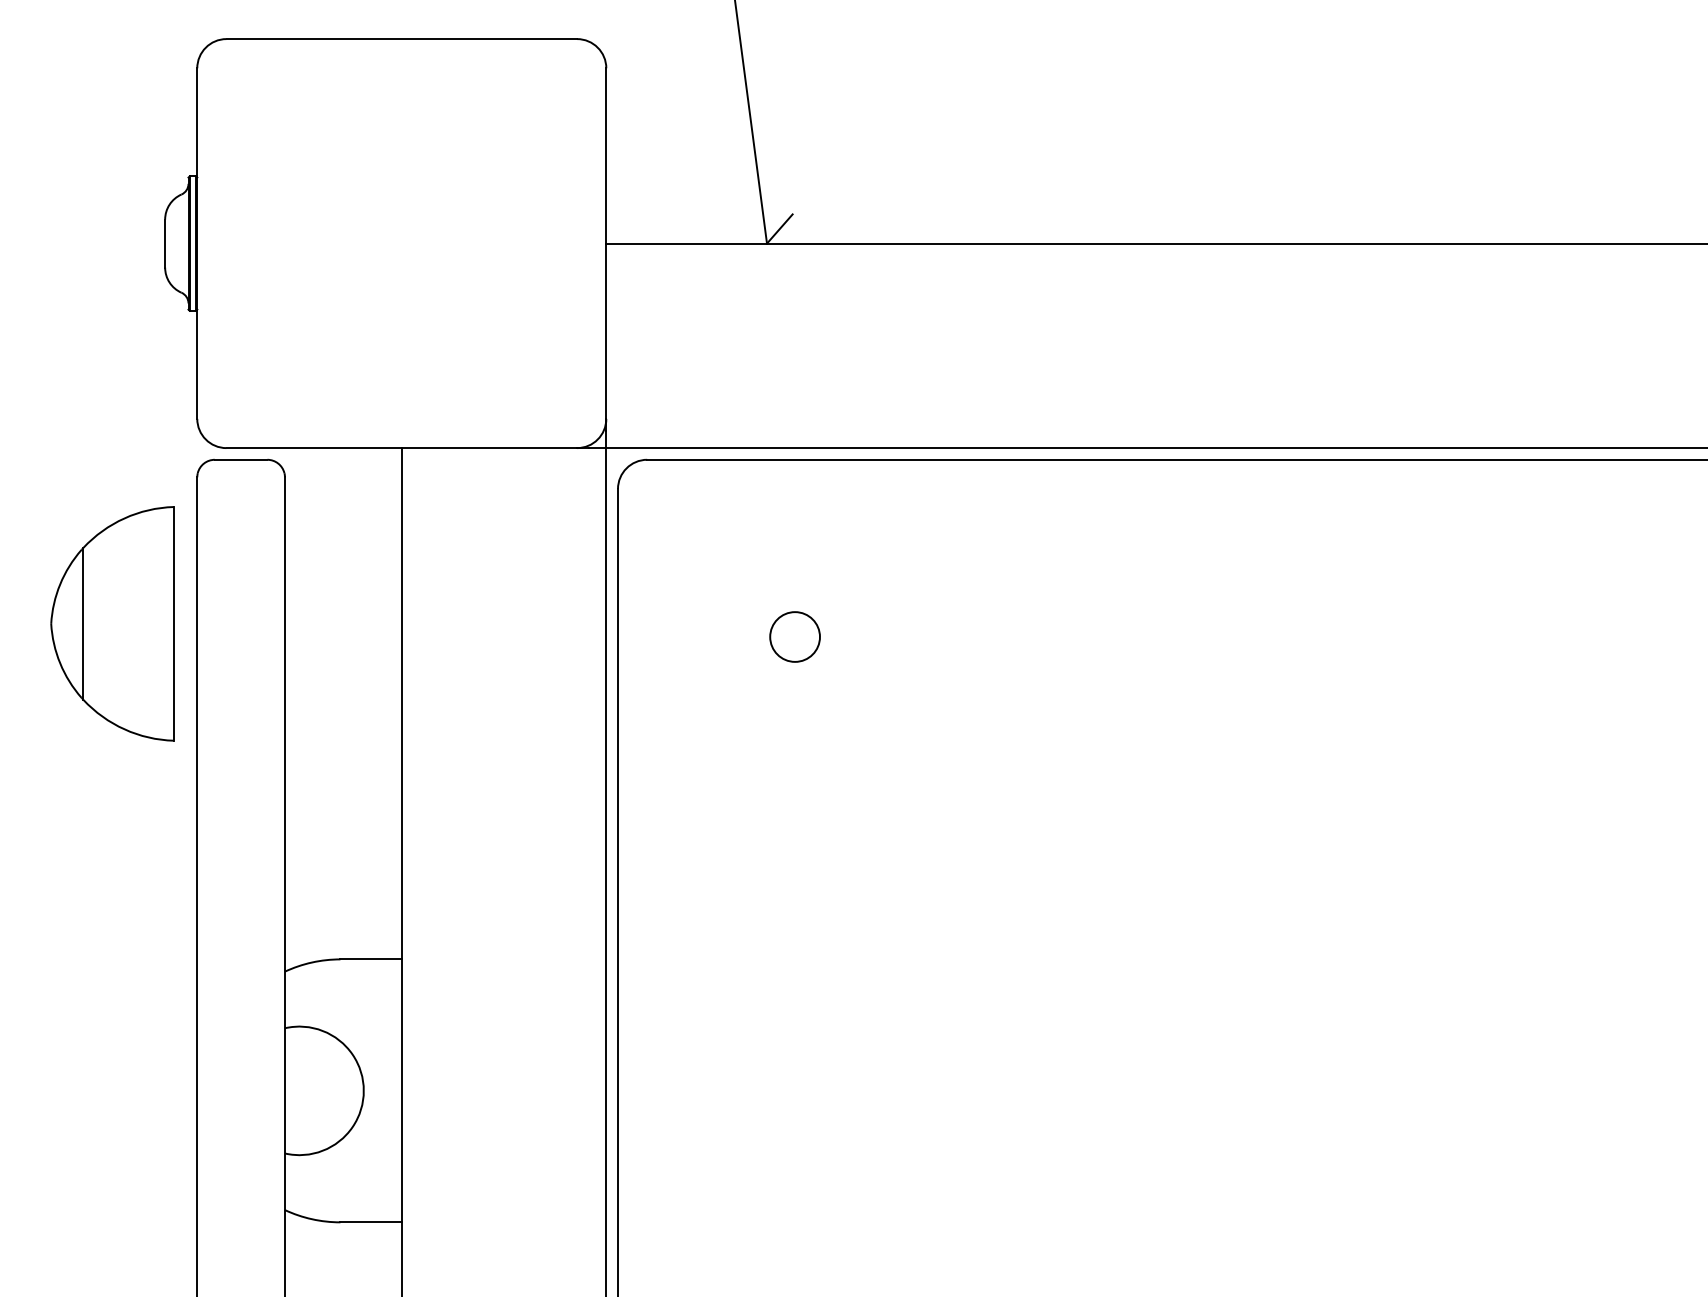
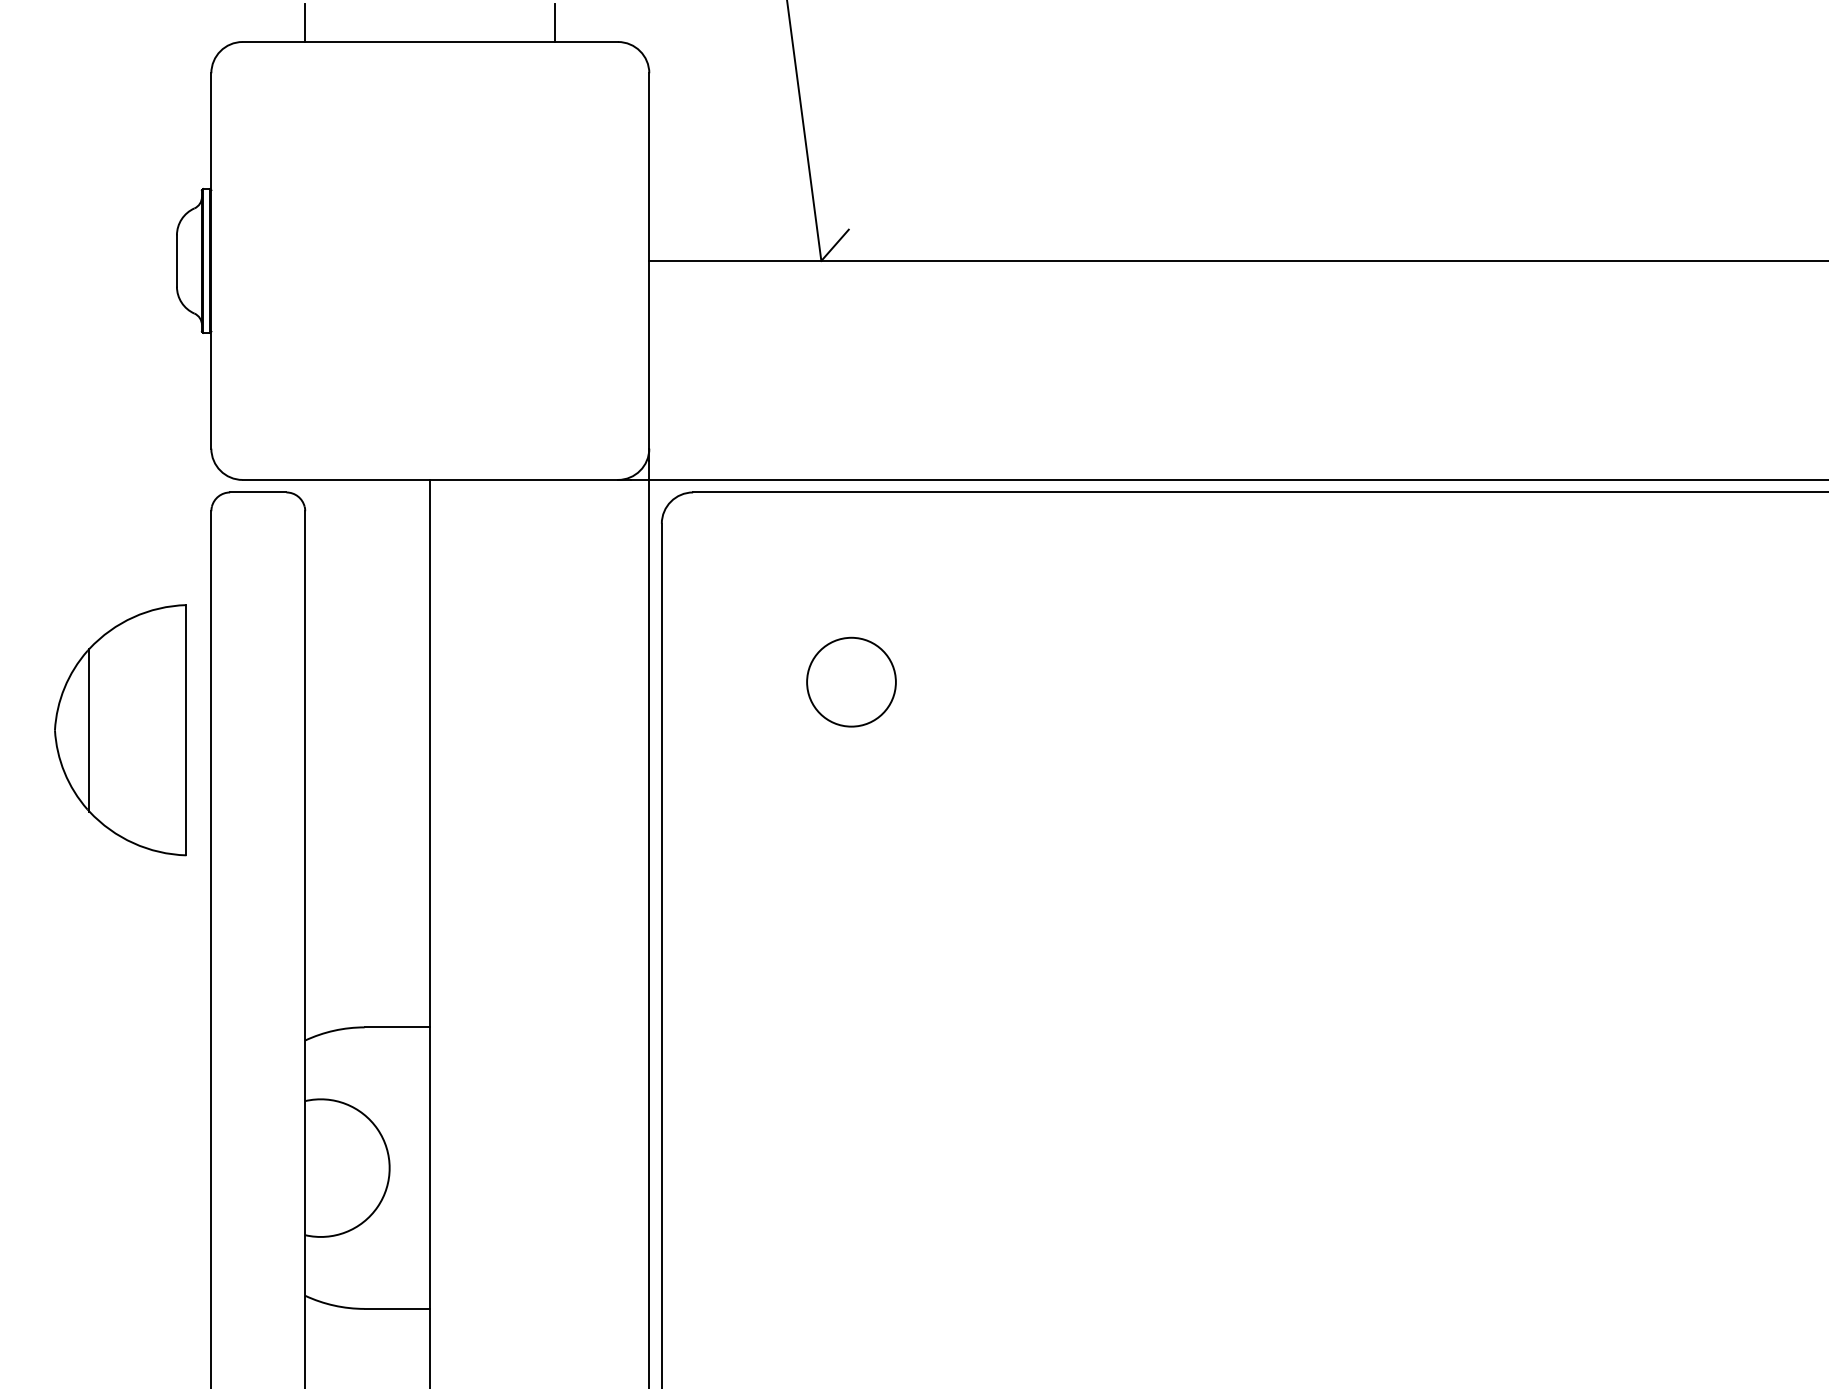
line: (284, 21) -> (304, 23), added
line: (518, 21) -> (555, 23), added
part: (112, 623) -> (120, 729), moved
circle: (794, 636) -> (850, 681), size x1.67

